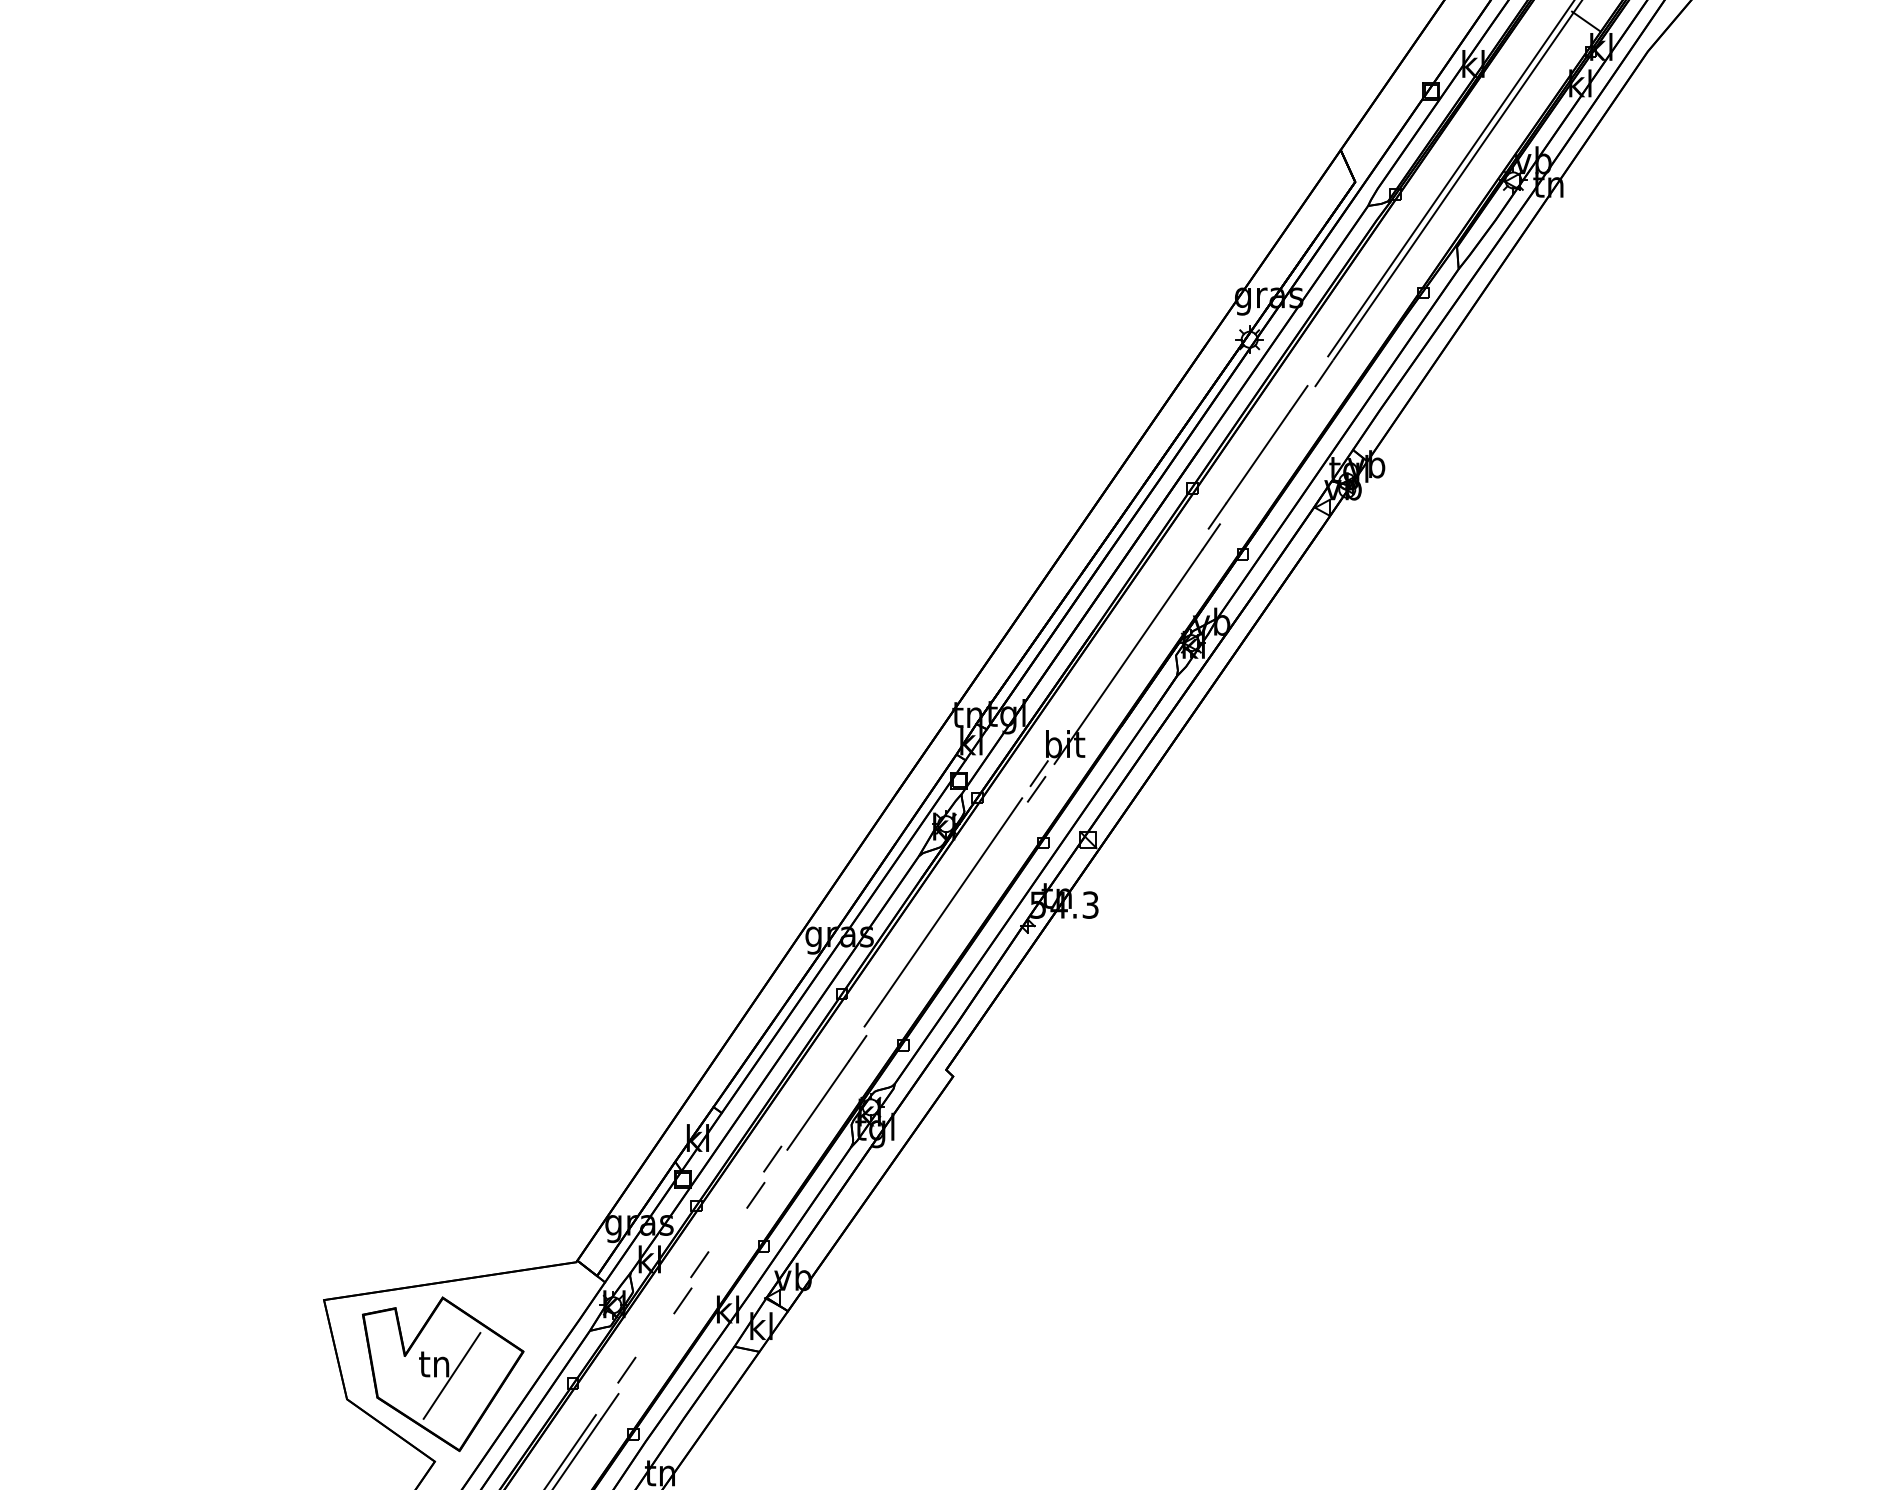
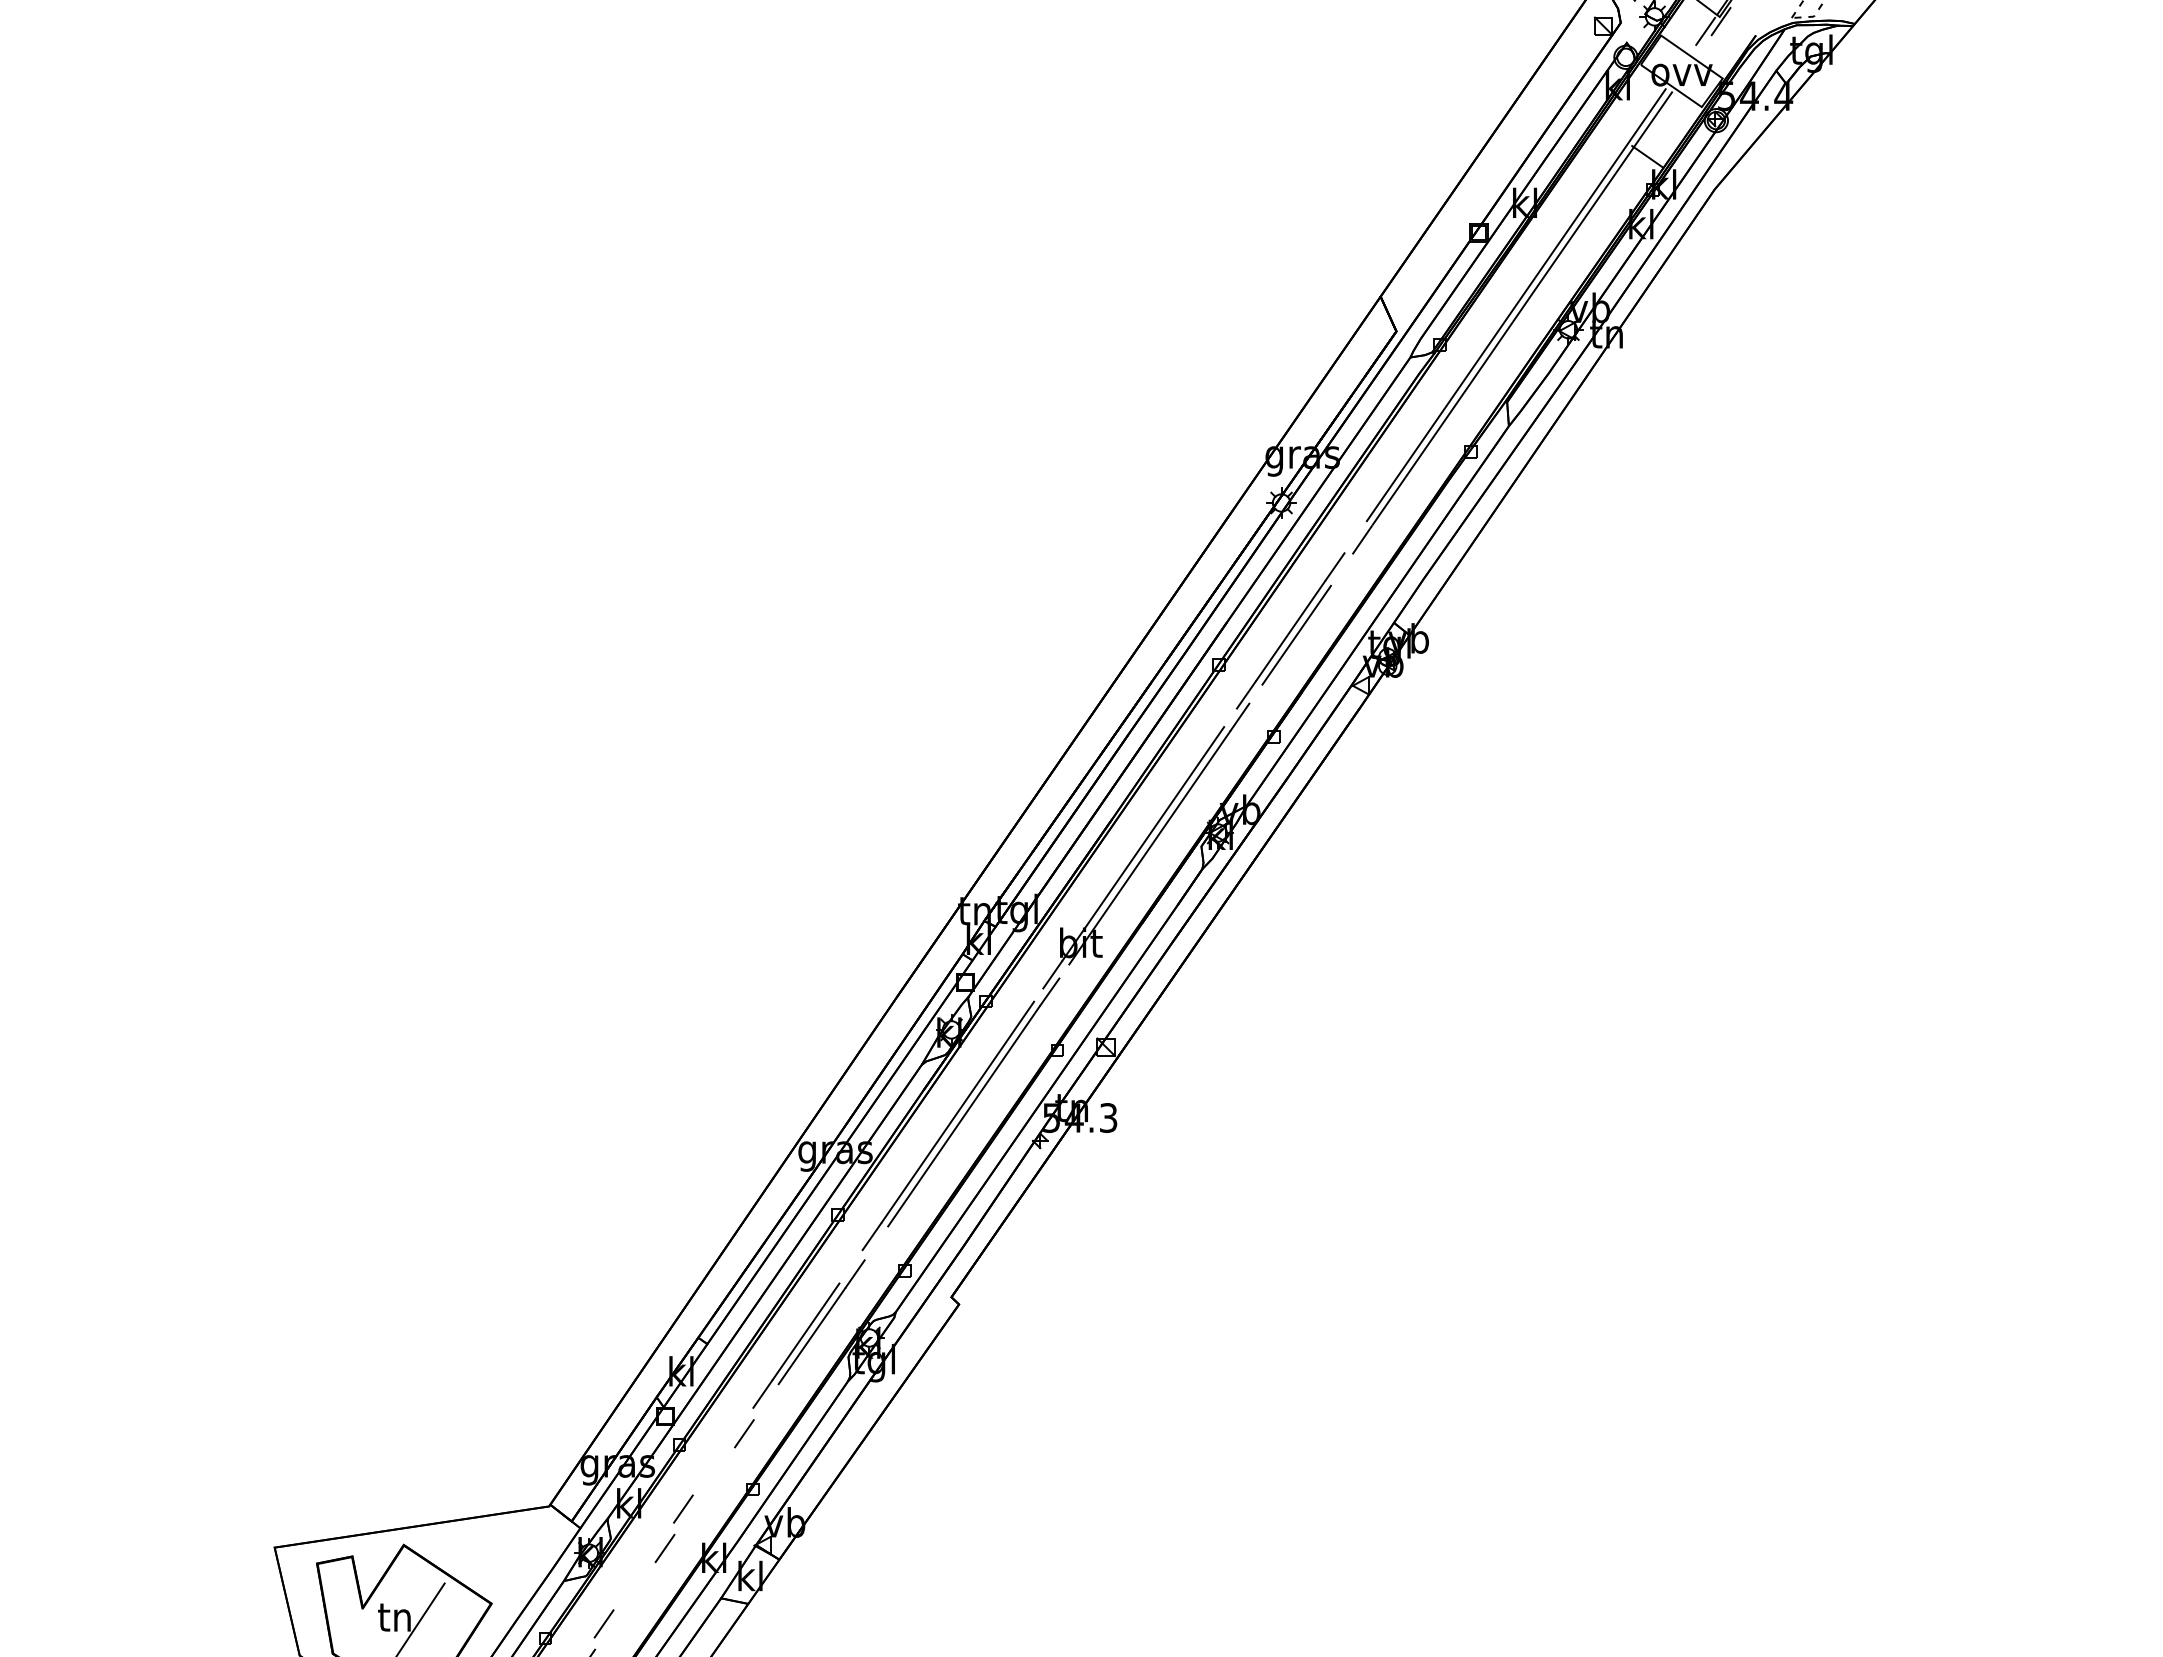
line: (1263, 460) -> (1296, 634), added
line: (1122, 652) -> (1143, 843), added
line: (957, 903) -> (963, 1116), added
line: (812, 1101) -> (805, 1331), added

